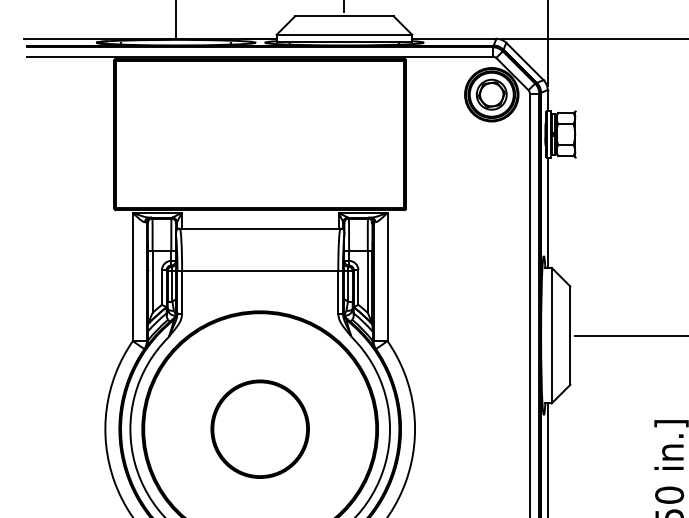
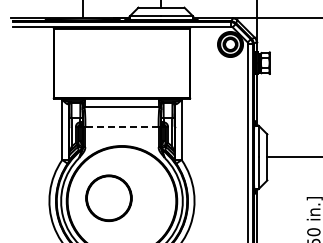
line: (259, 269) -> (121, 126), solid -> dashed
circle: (259, 427) -> (108, 197), moved

